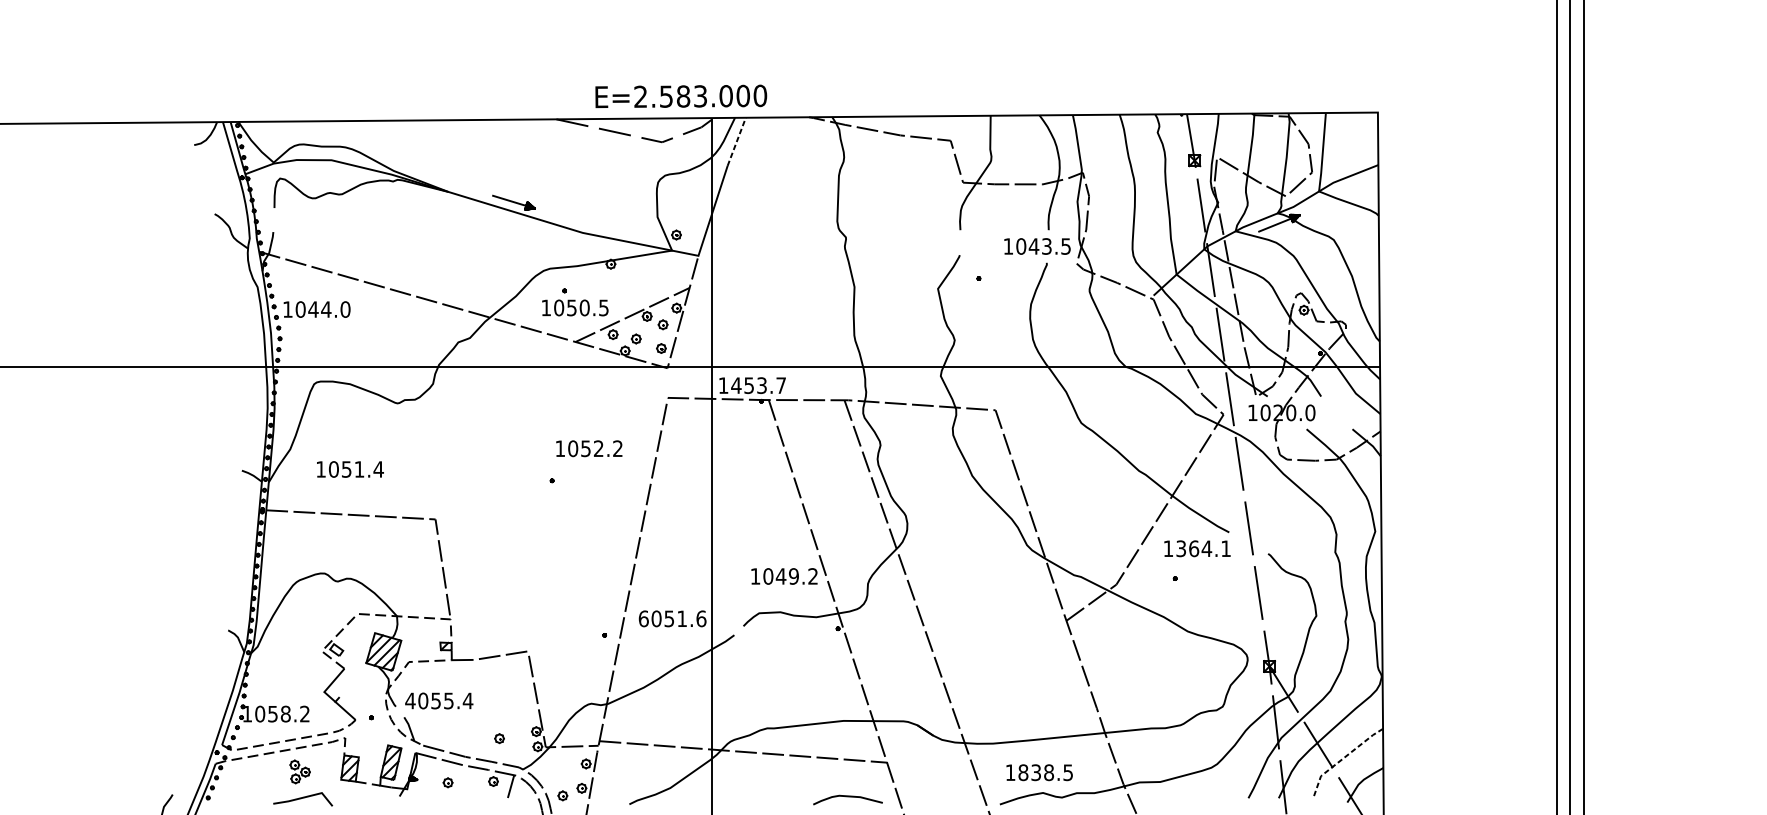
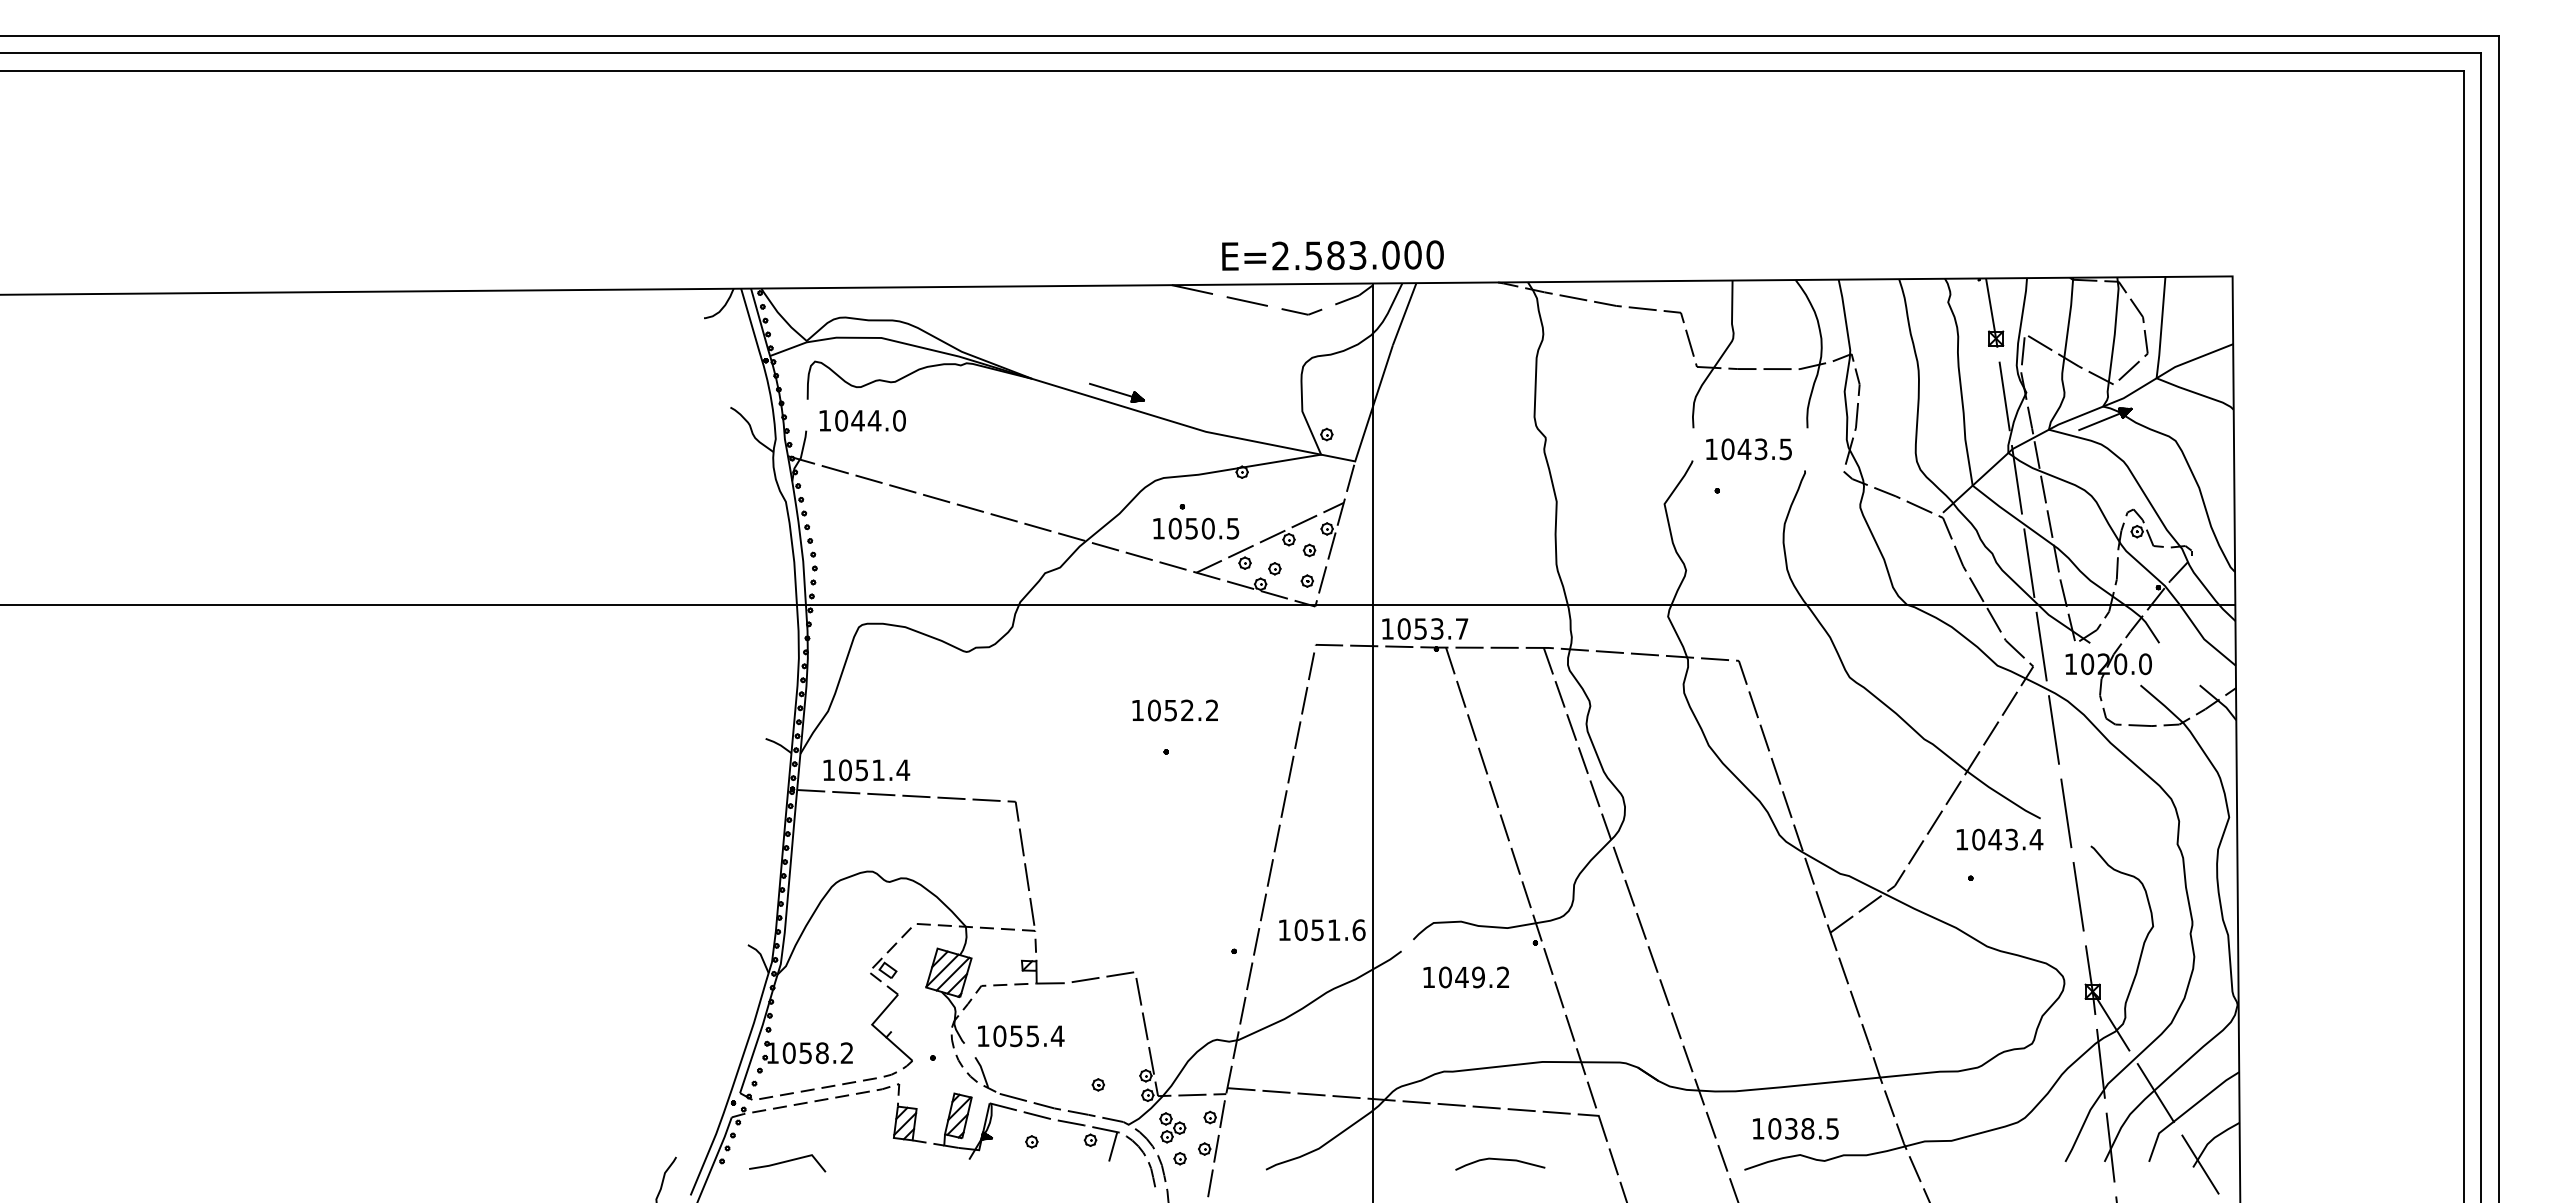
line: (736, 141) -> (1404, 313), dashed -> solid
text: (1037, 246) -> (1748, 449), moved
text: (316, 309) -> (862, 420), moved
text: (735, 385) -> (1403, 628), 1453.7 -> 1053.7
text: (588, 448) -> (1174, 710), moved
text: (350, 469) -> (866, 770), moved
text: (1203, 548) -> (2007, 839), 1364.1 -> 1043.4
text: (783, 576) -> (1465, 977), moved
text: (643, 619) -> (1284, 930), 6051.6 -> 1051.6
text: (410, 700) -> (983, 1035), 4055.4 -> 1055.4
line: (1342, 759) -> (2186, 1111), dashed -> solid
part: (299, 771) -> (1172, 1127), moved
text: (1023, 772) -> (1774, 1128), 1838.5 -> 1038.5
curve: (848, 797) -> (1500, 1160), moved
line: (302, 798) -> (787, 1162), moved

